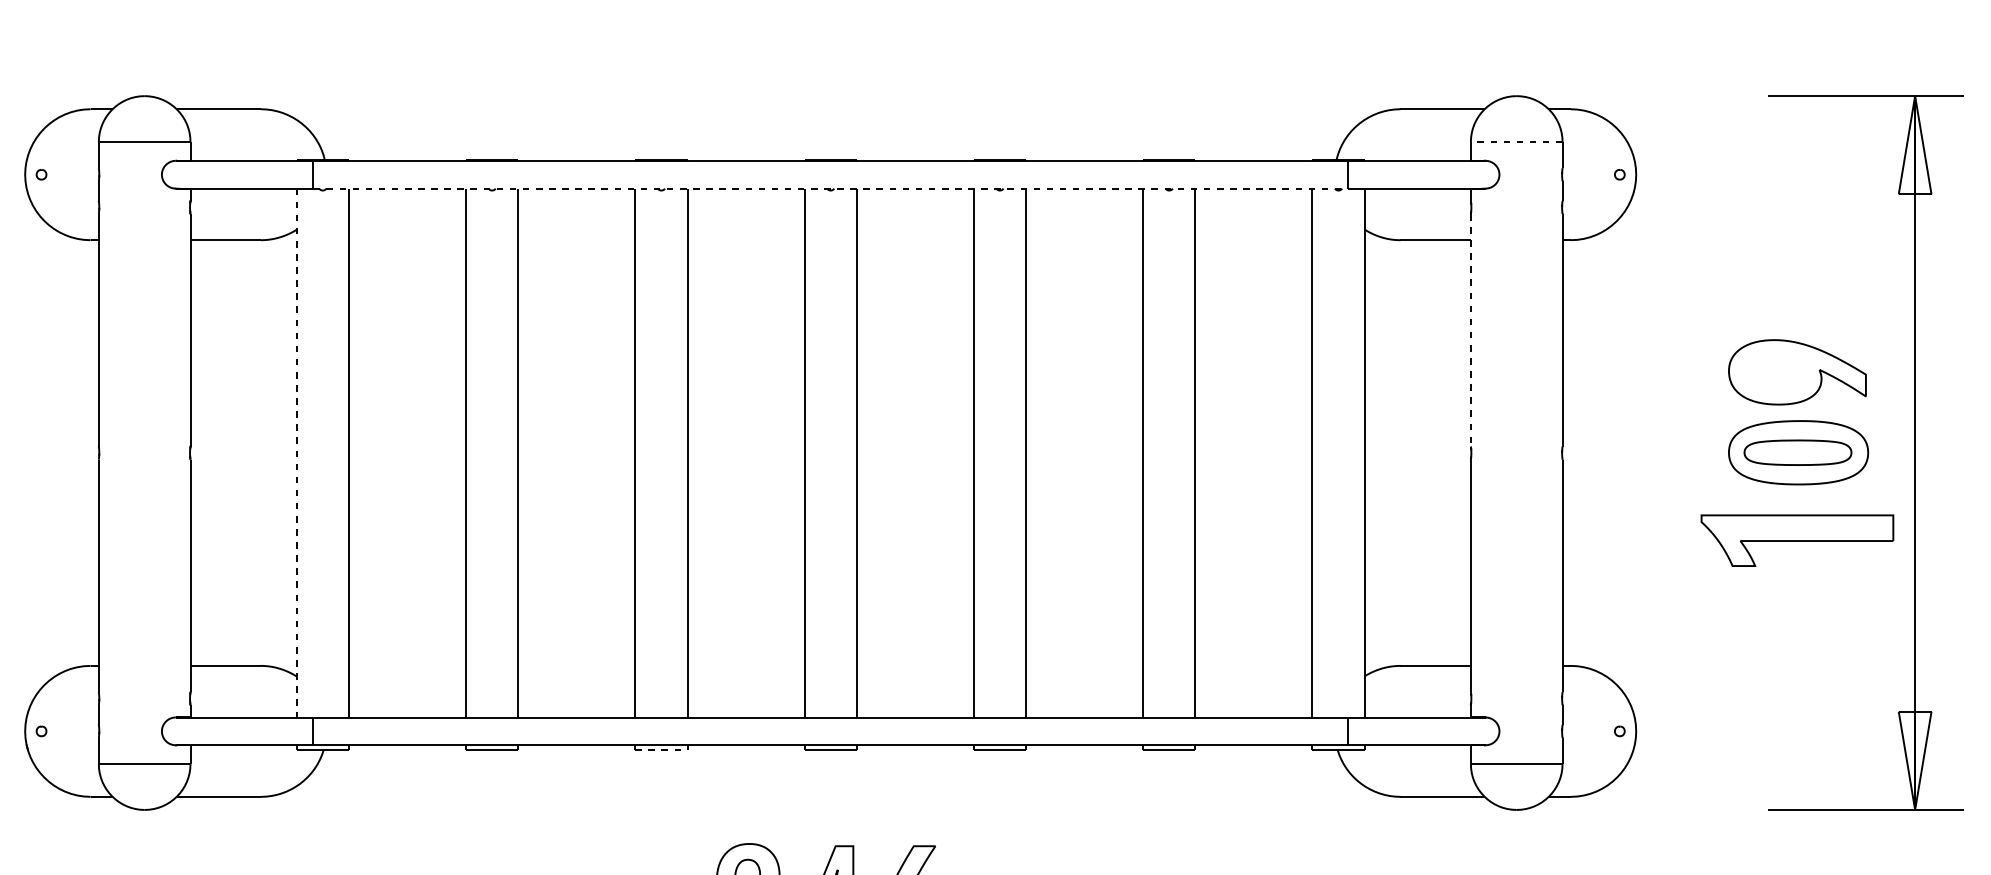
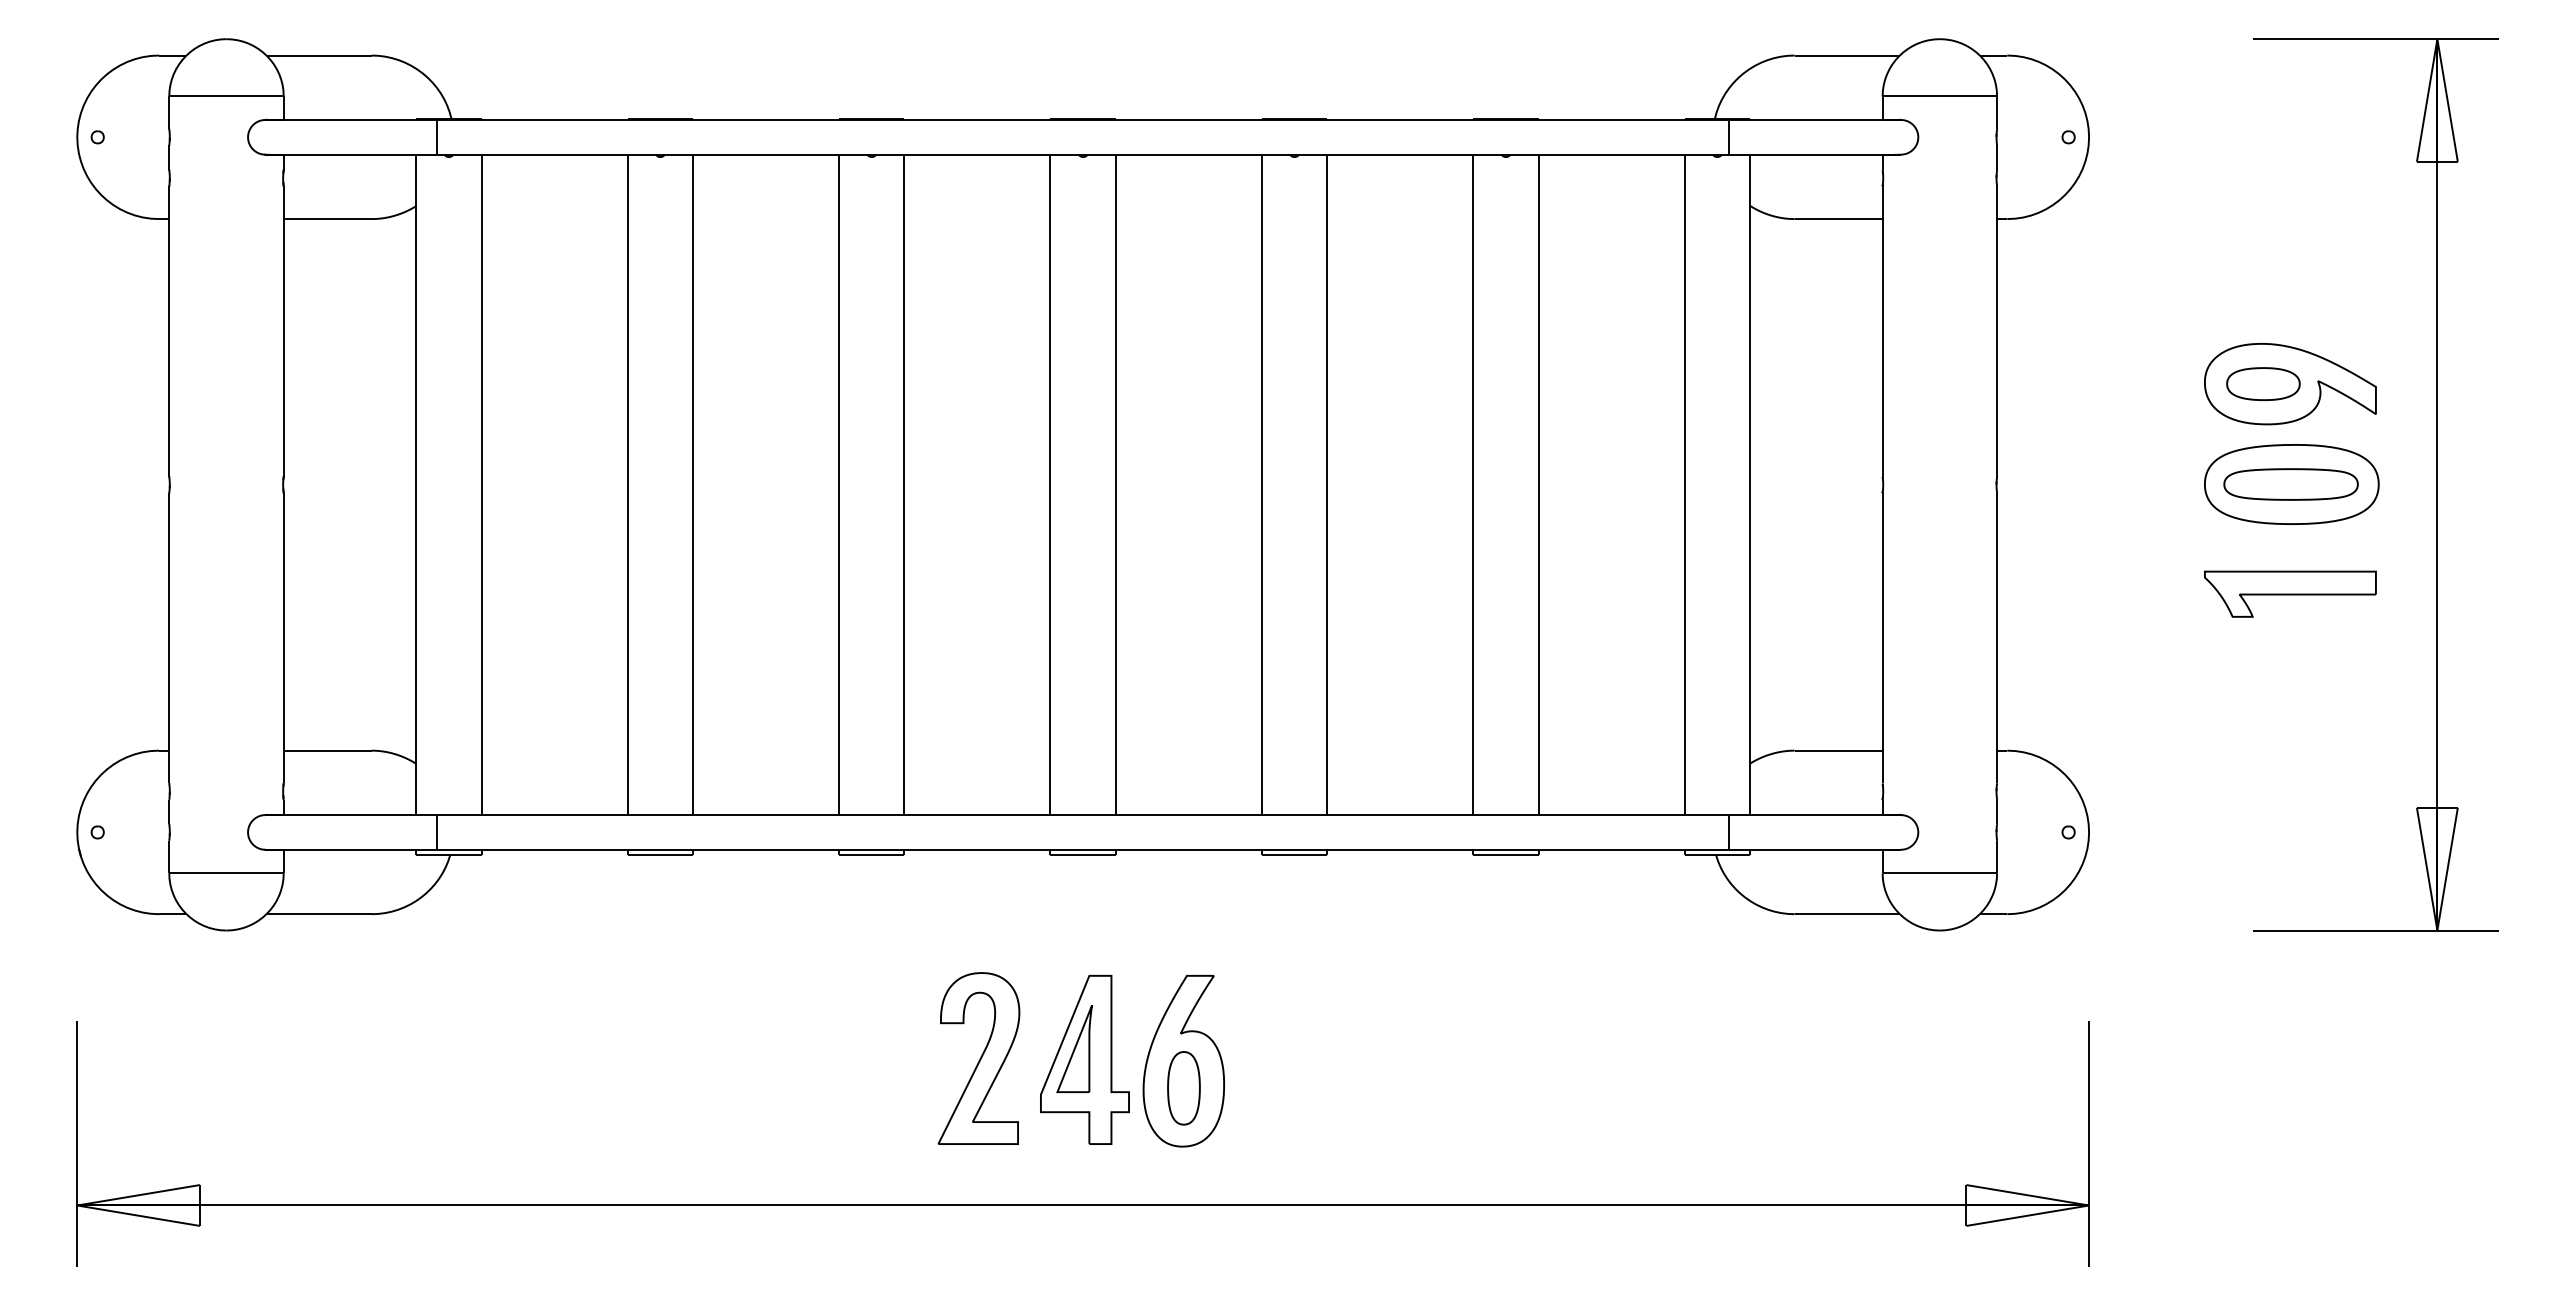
line: (1516, 142) -> (1939, 96), dashed -> solid
line: (830, 188) -> (1083, 154), dashed -> solid
line: (1470, 331) -> (1882, 332), dashed -> solid
part: (1775, 371) -> (2263, 383), added
line: (296, 453) -> (416, 485), dashed -> solid
part: (1797, 540) -> (2290, 593), size x0.71
line: (661, 749) -> (871, 855), dashed -> solid

